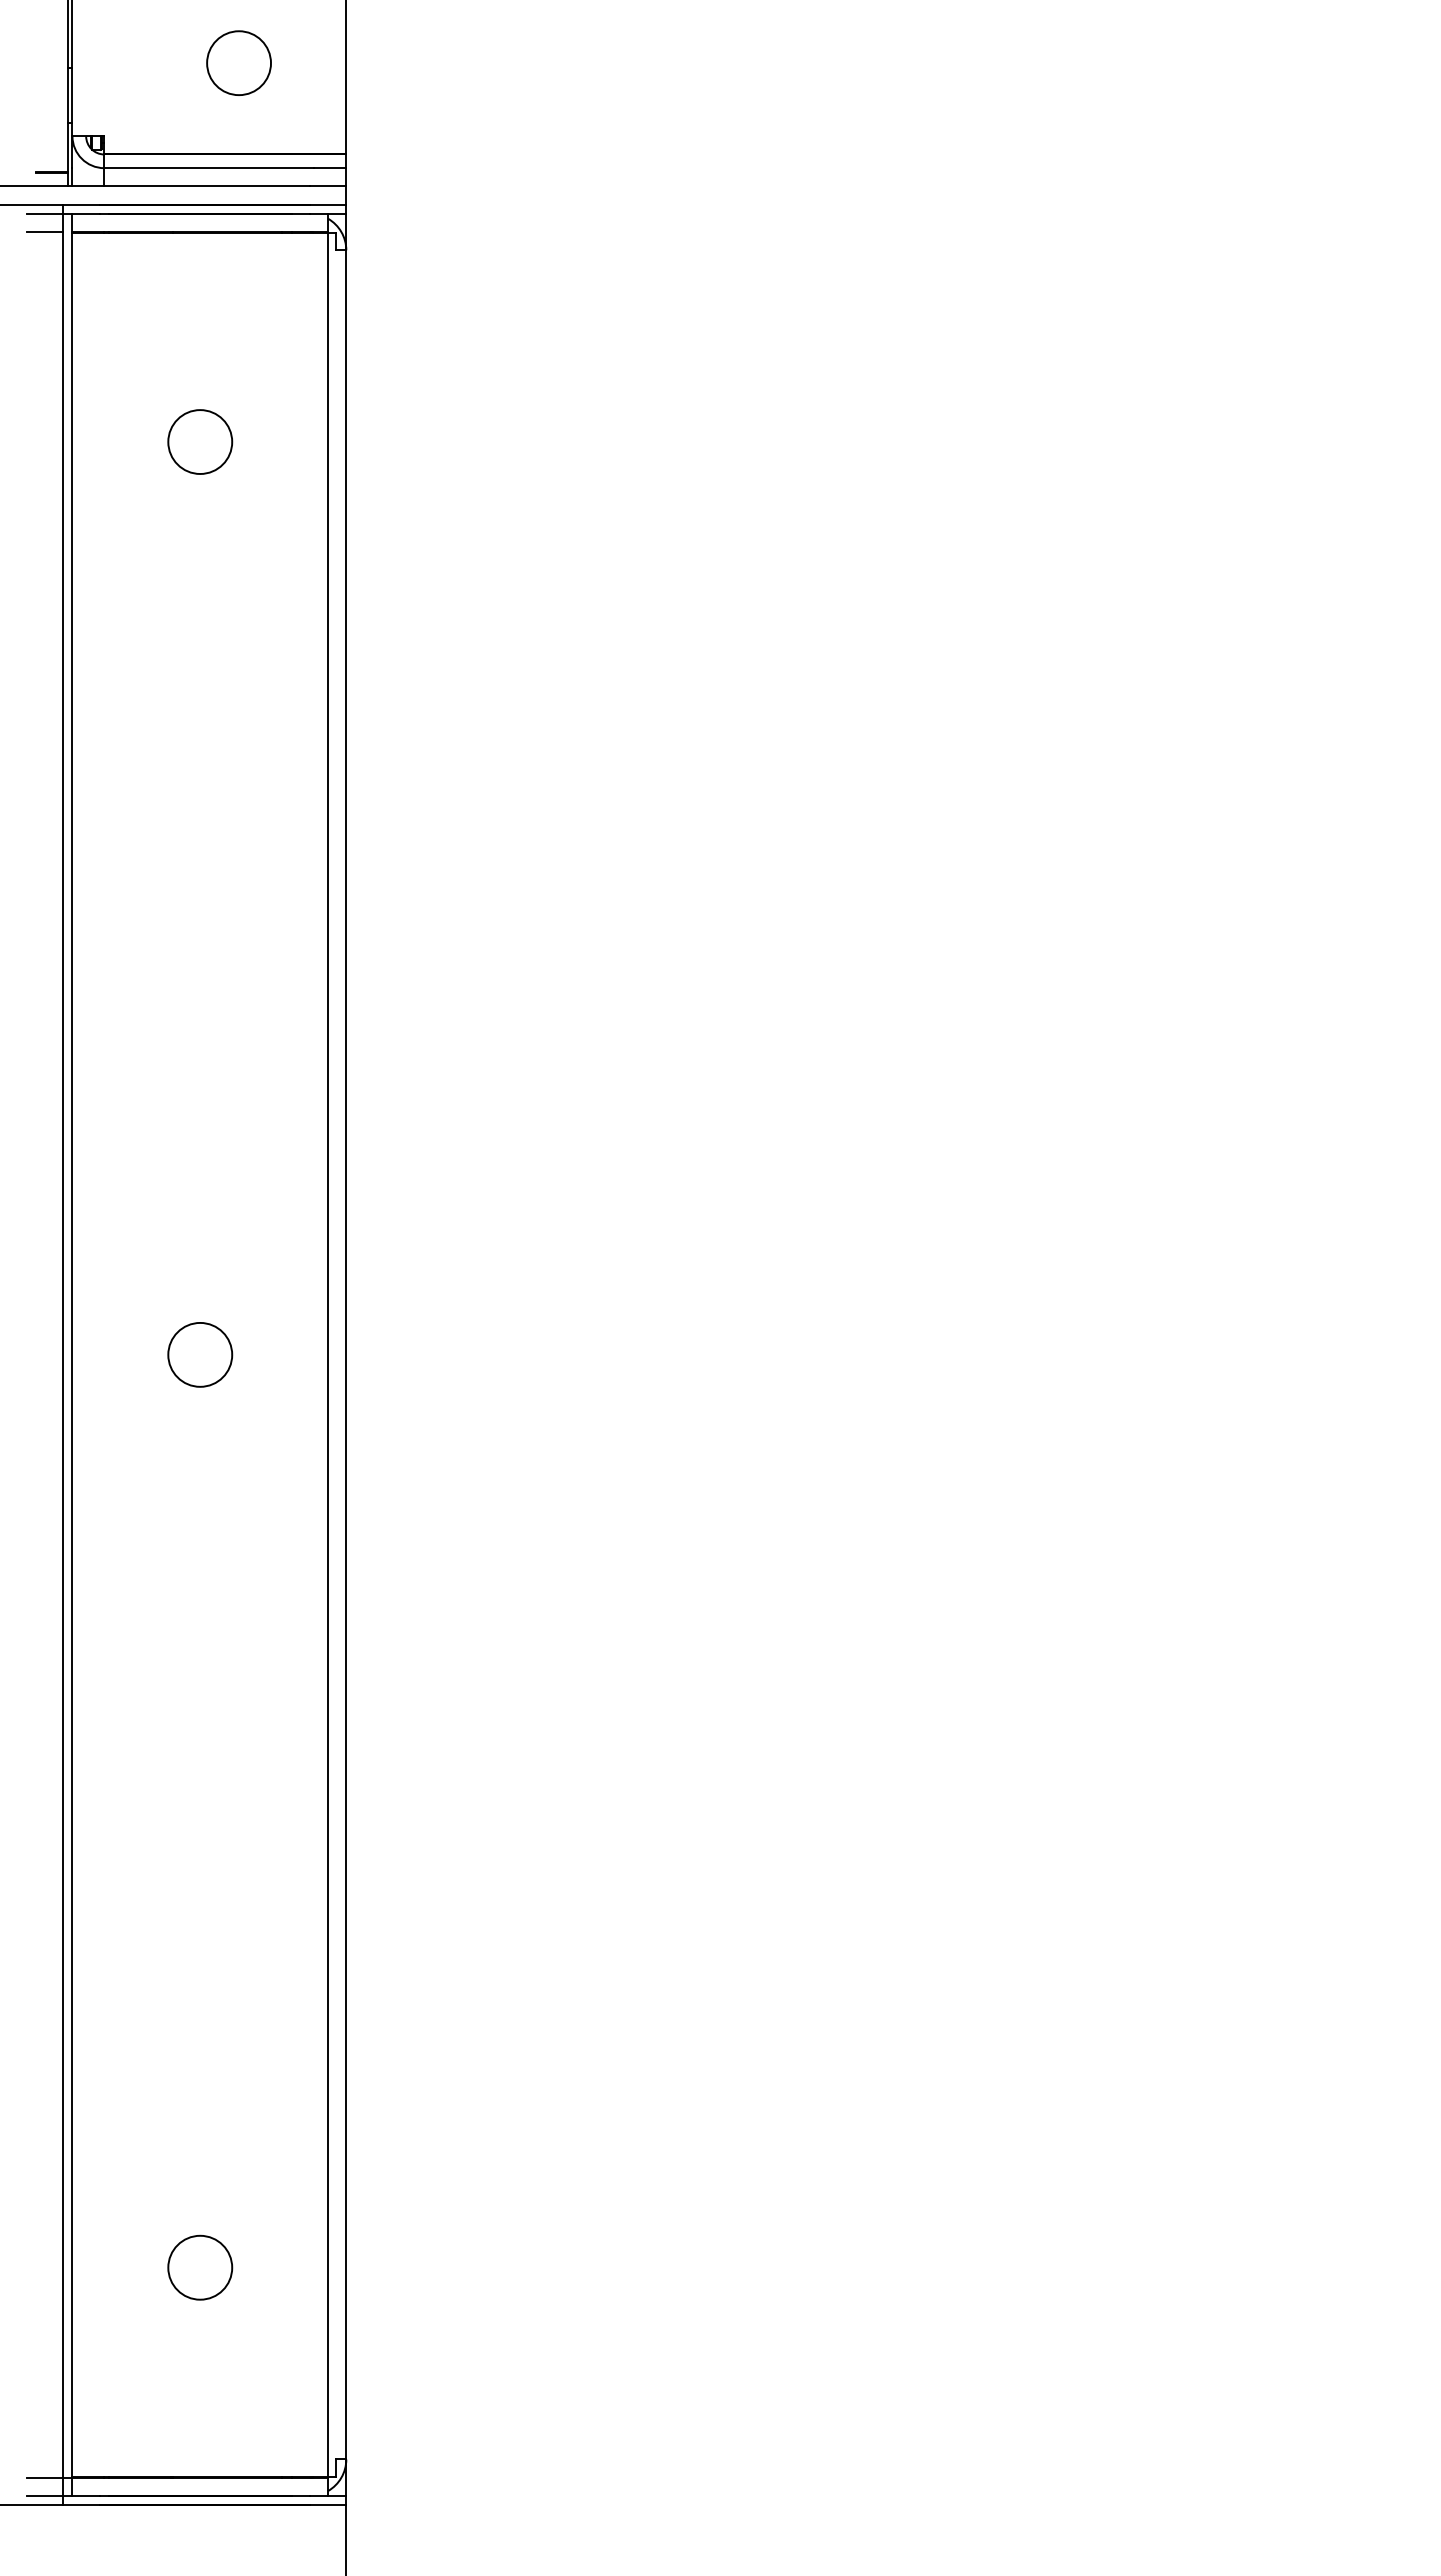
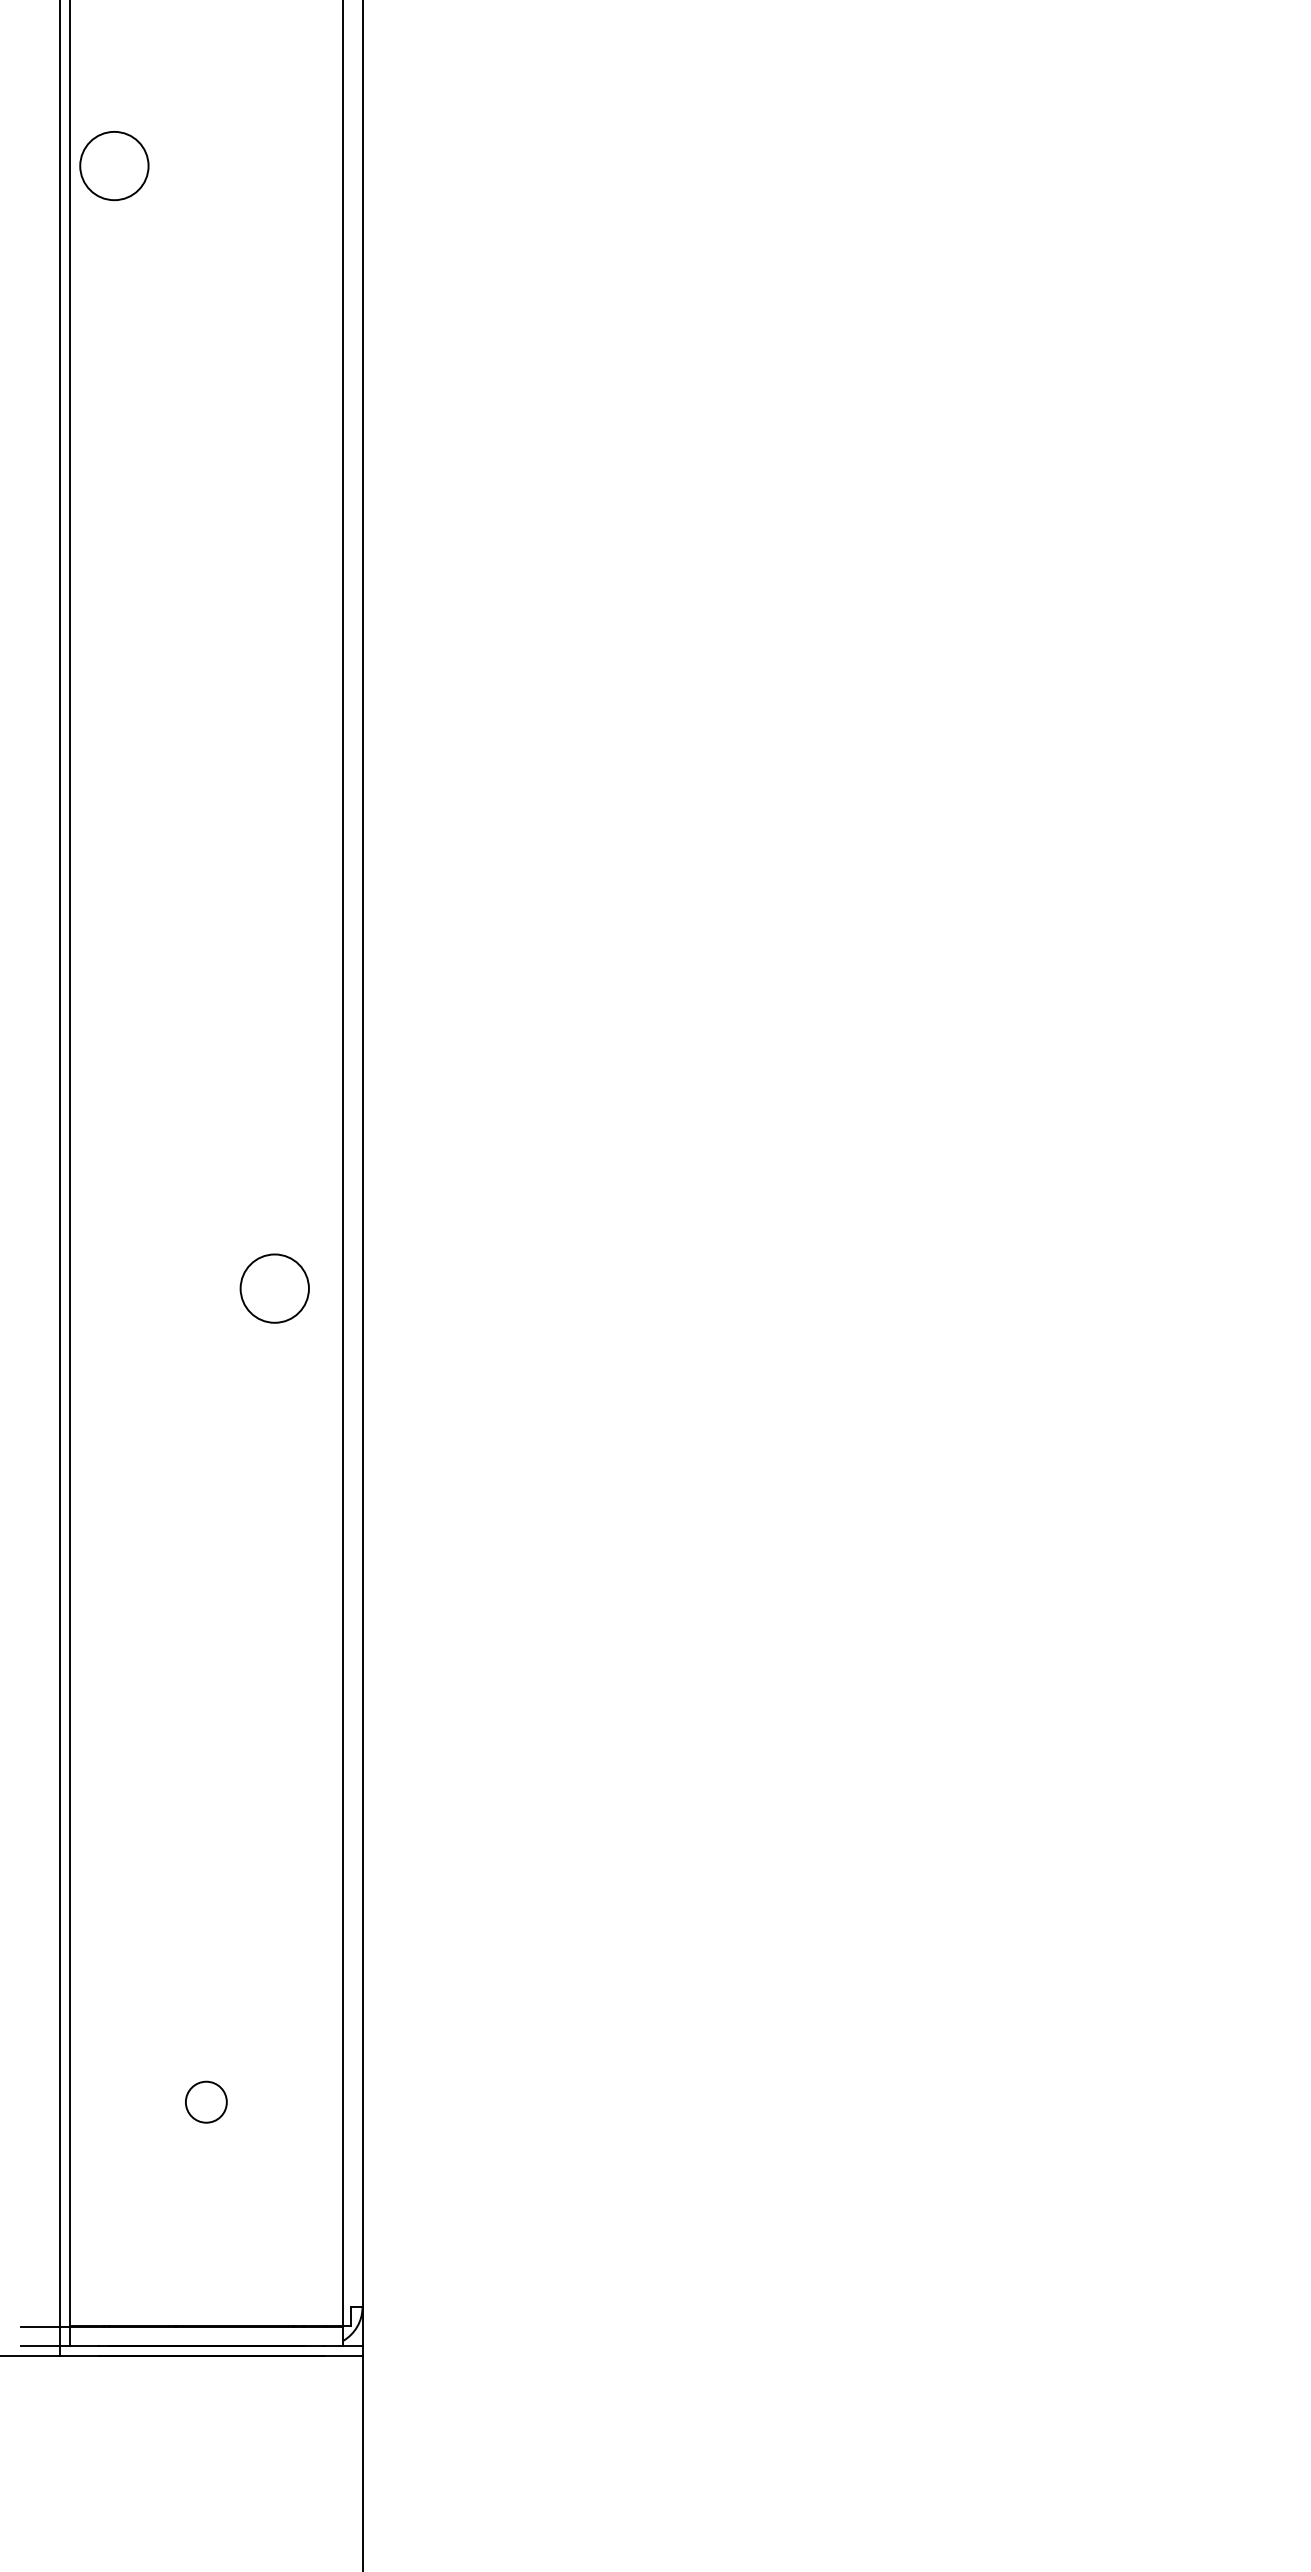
circle: (200, 441) -> (114, 165), moved
circle: (200, 1354) -> (275, 1288), moved
circle: (200, 2267) -> (206, 2101), size x0.6

